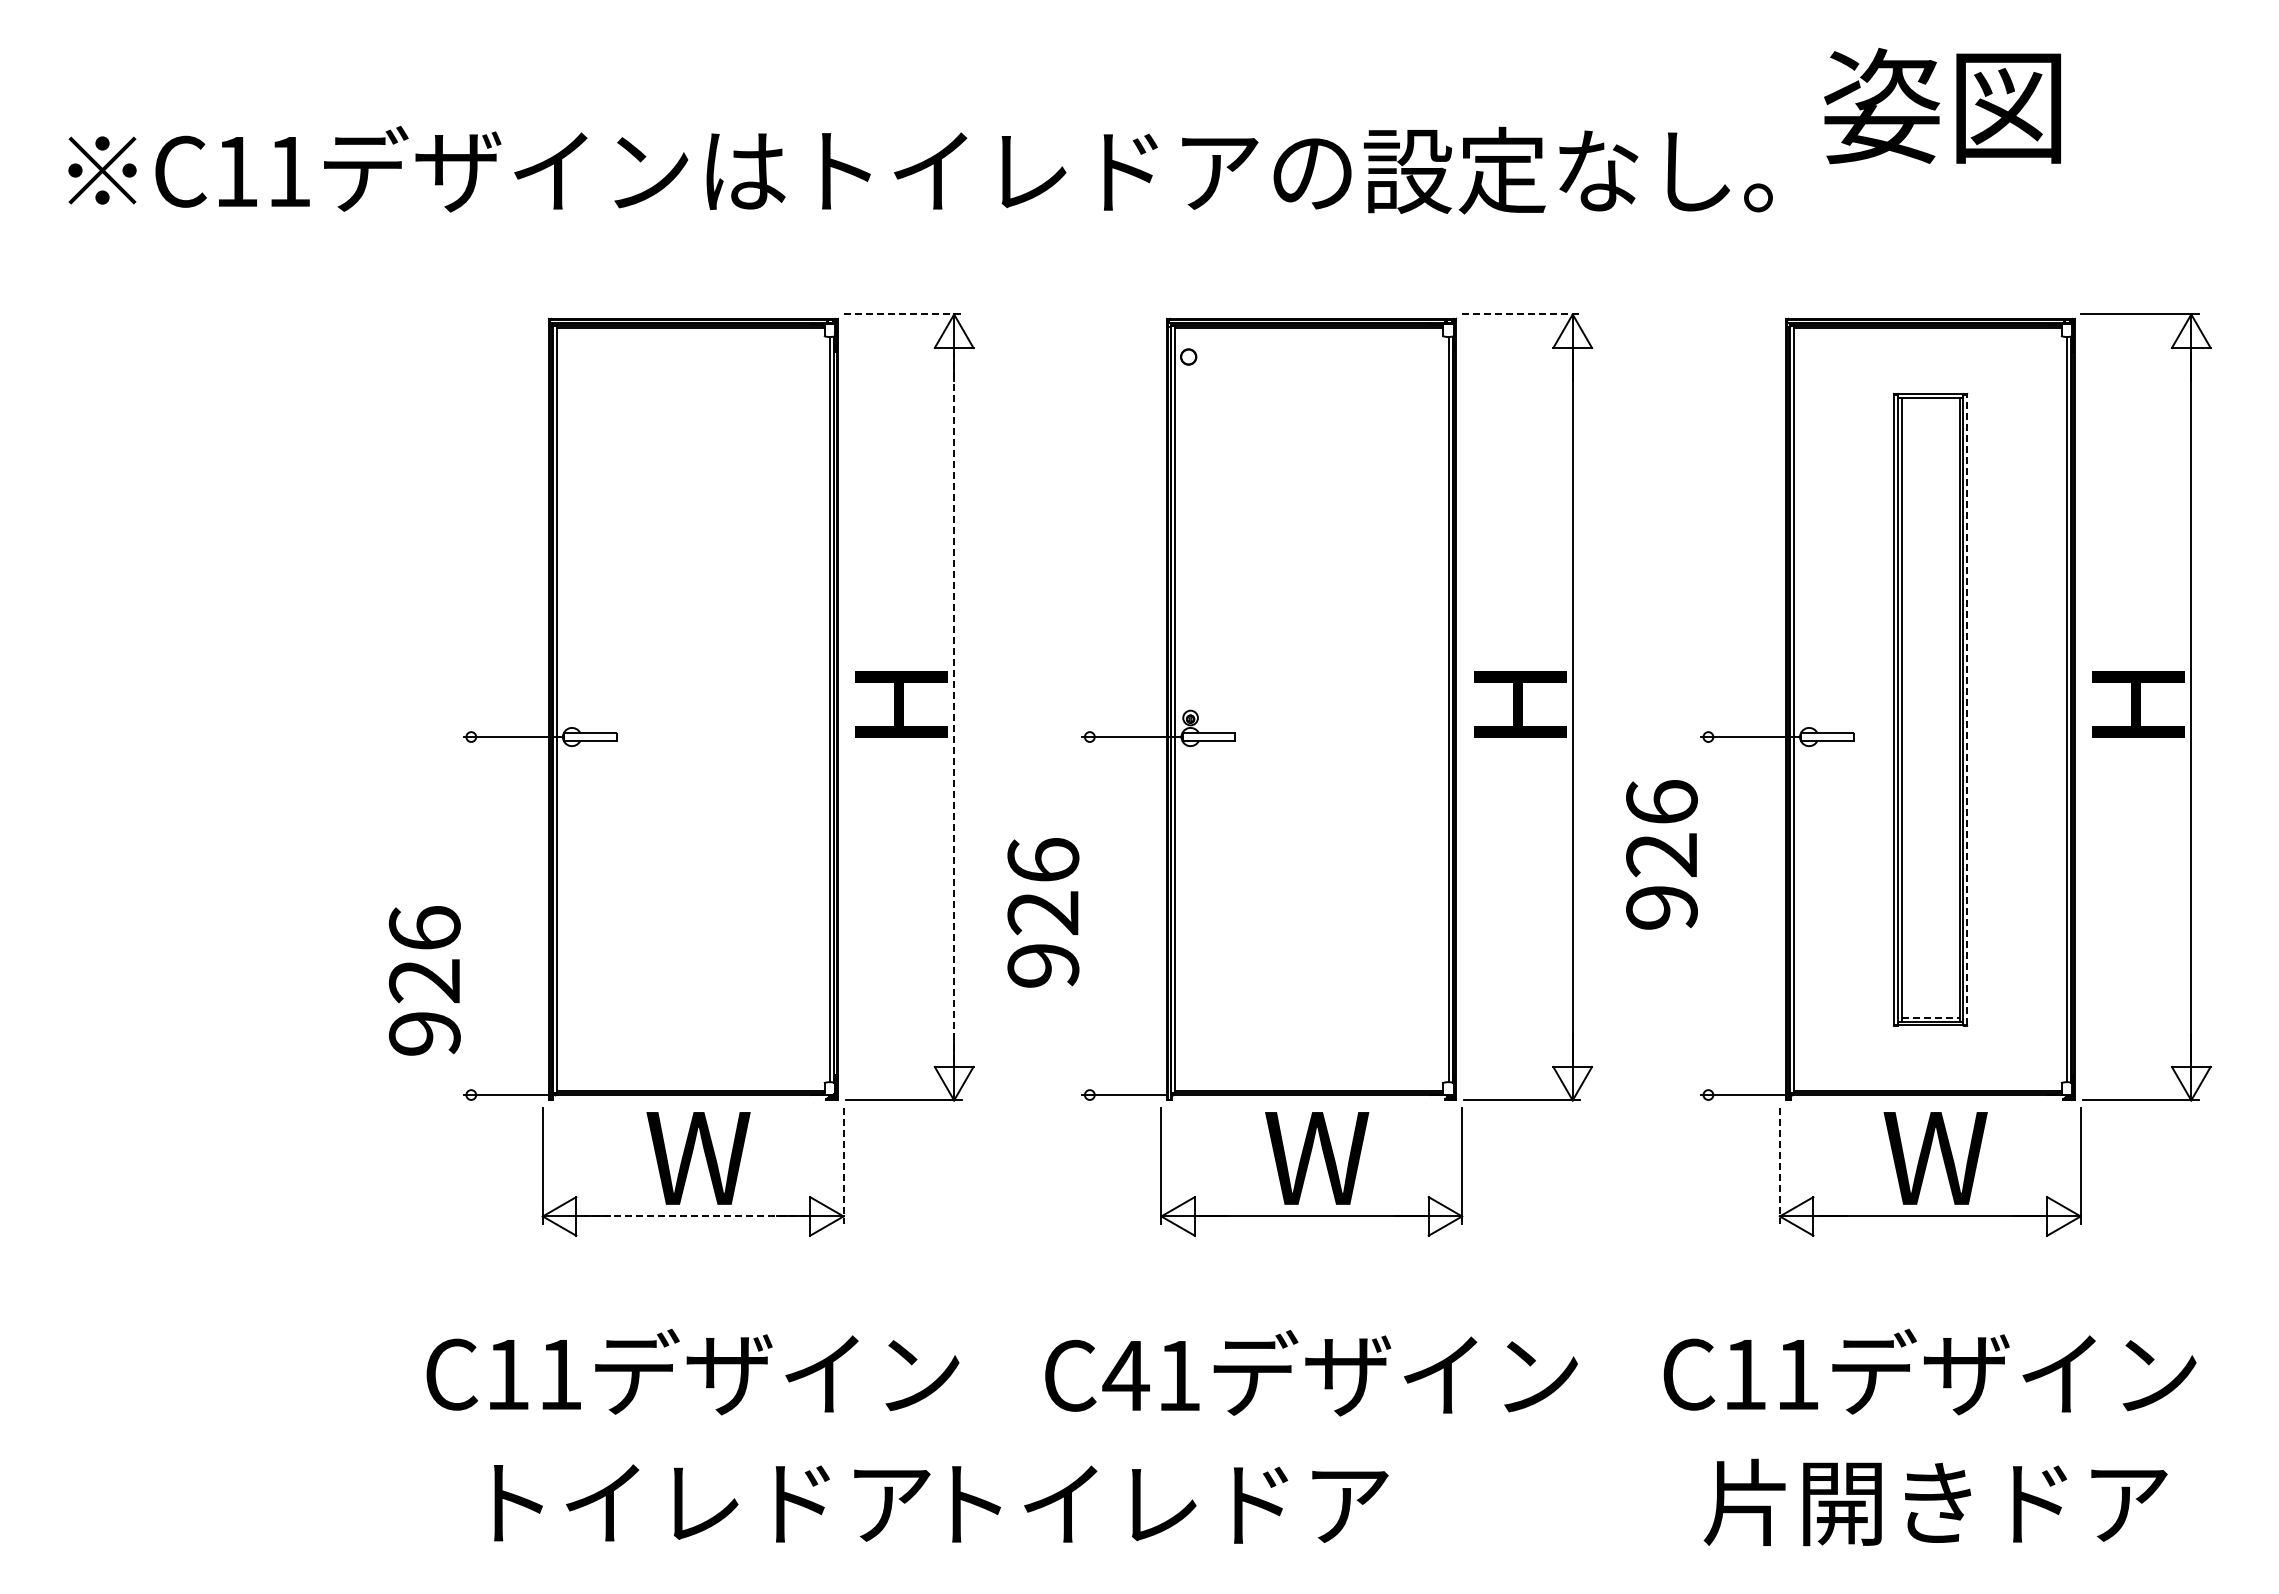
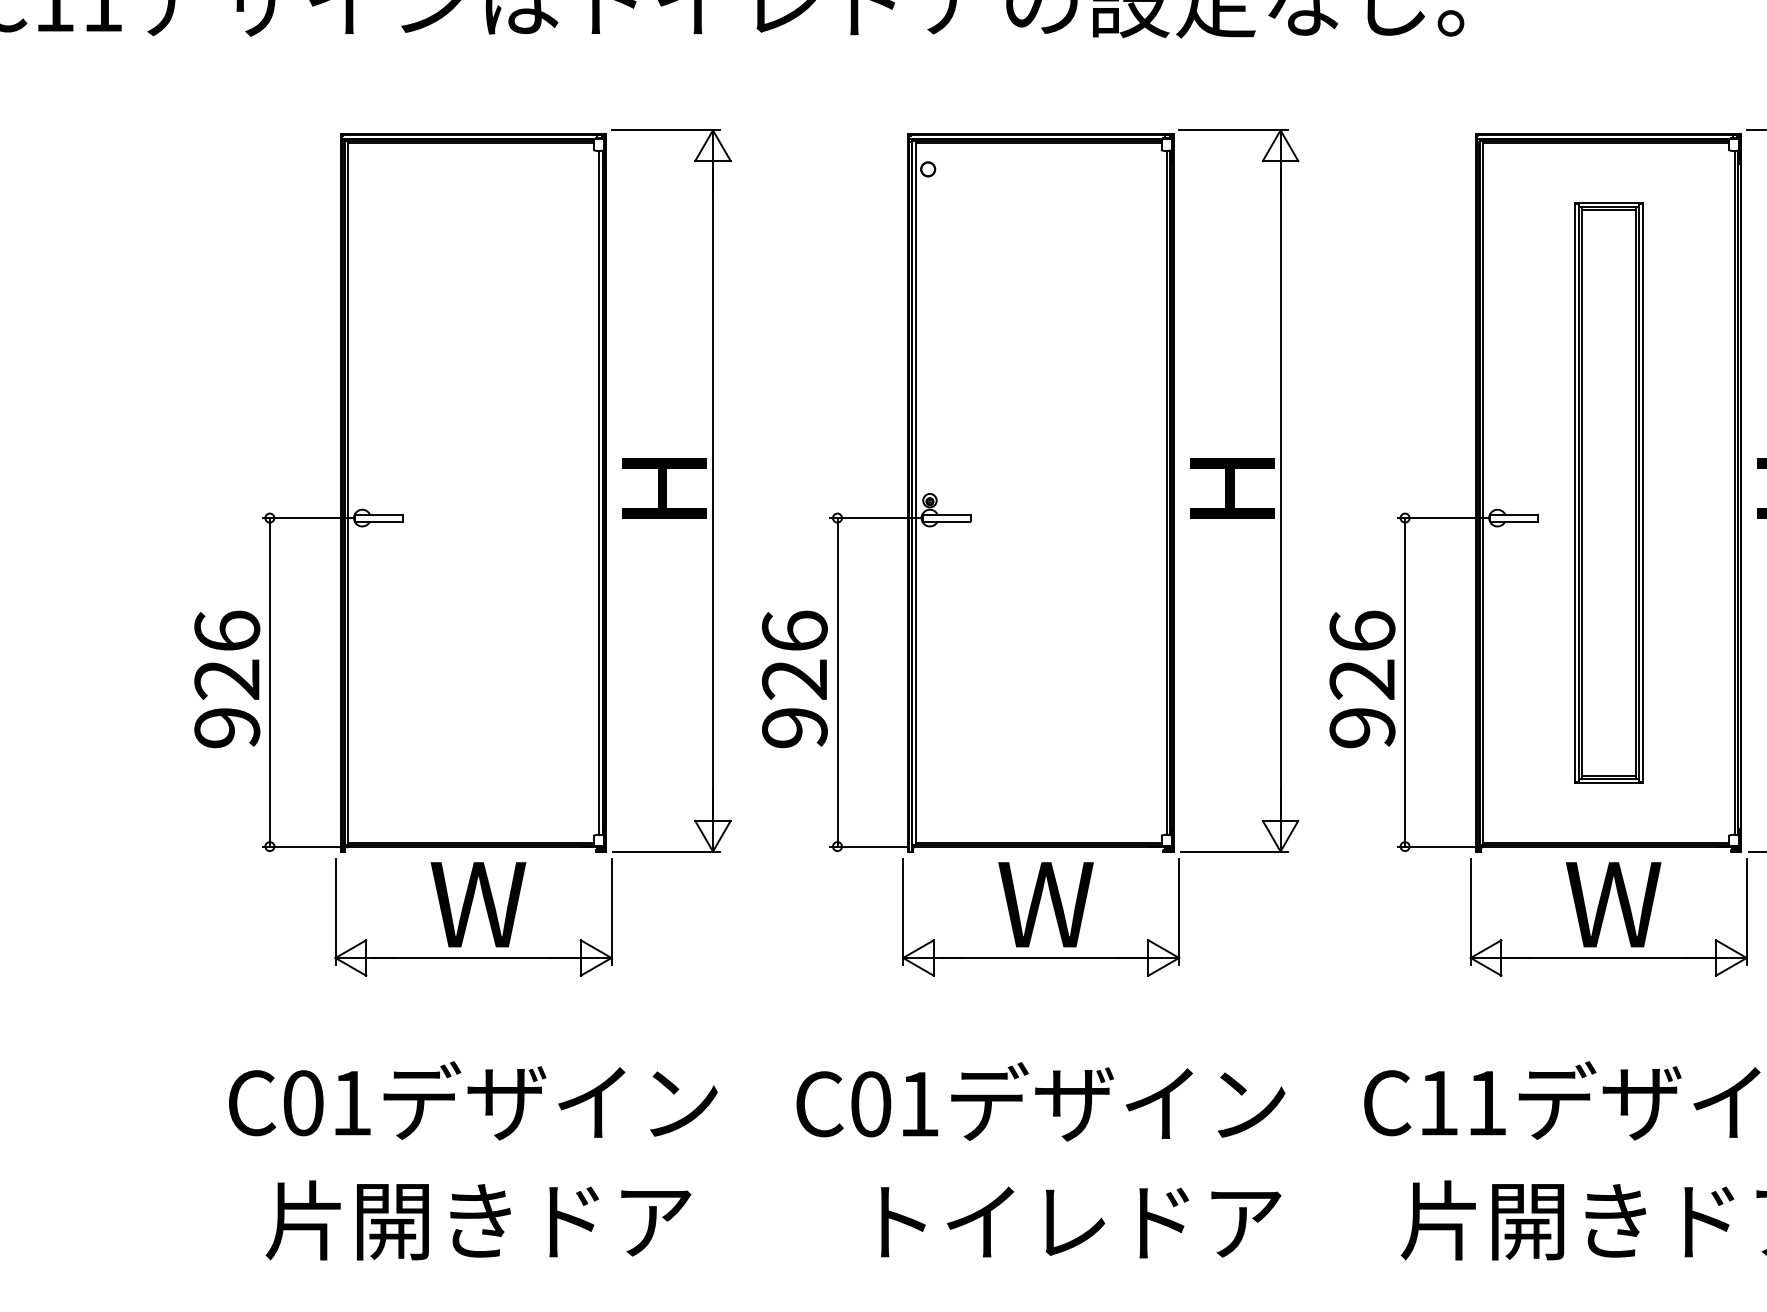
line: (903, 314) -> (666, 130), dashed -> solid
line: (1521, 314) -> (1233, 130), dashed -> solid
line: (1930, 401) -> (1608, 210), added
line: (954, 706) -> (713, 490), dashed -> solid
line: (1967, 709) -> (1642, 492), dashed -> solid
text: (1661, 854) -> (1362, 679), moved
line: (471, 916) -> (270, 682), added
line: (1089, 916) -> (837, 682), added
line: (1708, 916) -> (1405, 682), added
text: (424, 980) -> (226, 679), moved
line: (1930, 1017) -> (1608, 775), dashed -> solid
line: (843, 1166) -> (611, 912), dashed -> solid
line: (1779, 1166) -> (1470, 912), dashed -> solid
line: (693, 1216) -> (473, 958), dashed -> solid
text: (507, 1374) -> (303, 1103), C11 -> C01
text: (1125, 1375) -> (870, 1103), C41 -> C01
text: (602, 1502) -> (390, 1220), トイレドア -> 片開きドア
text: (1170, 1504) -> (1081, 1222), moved

